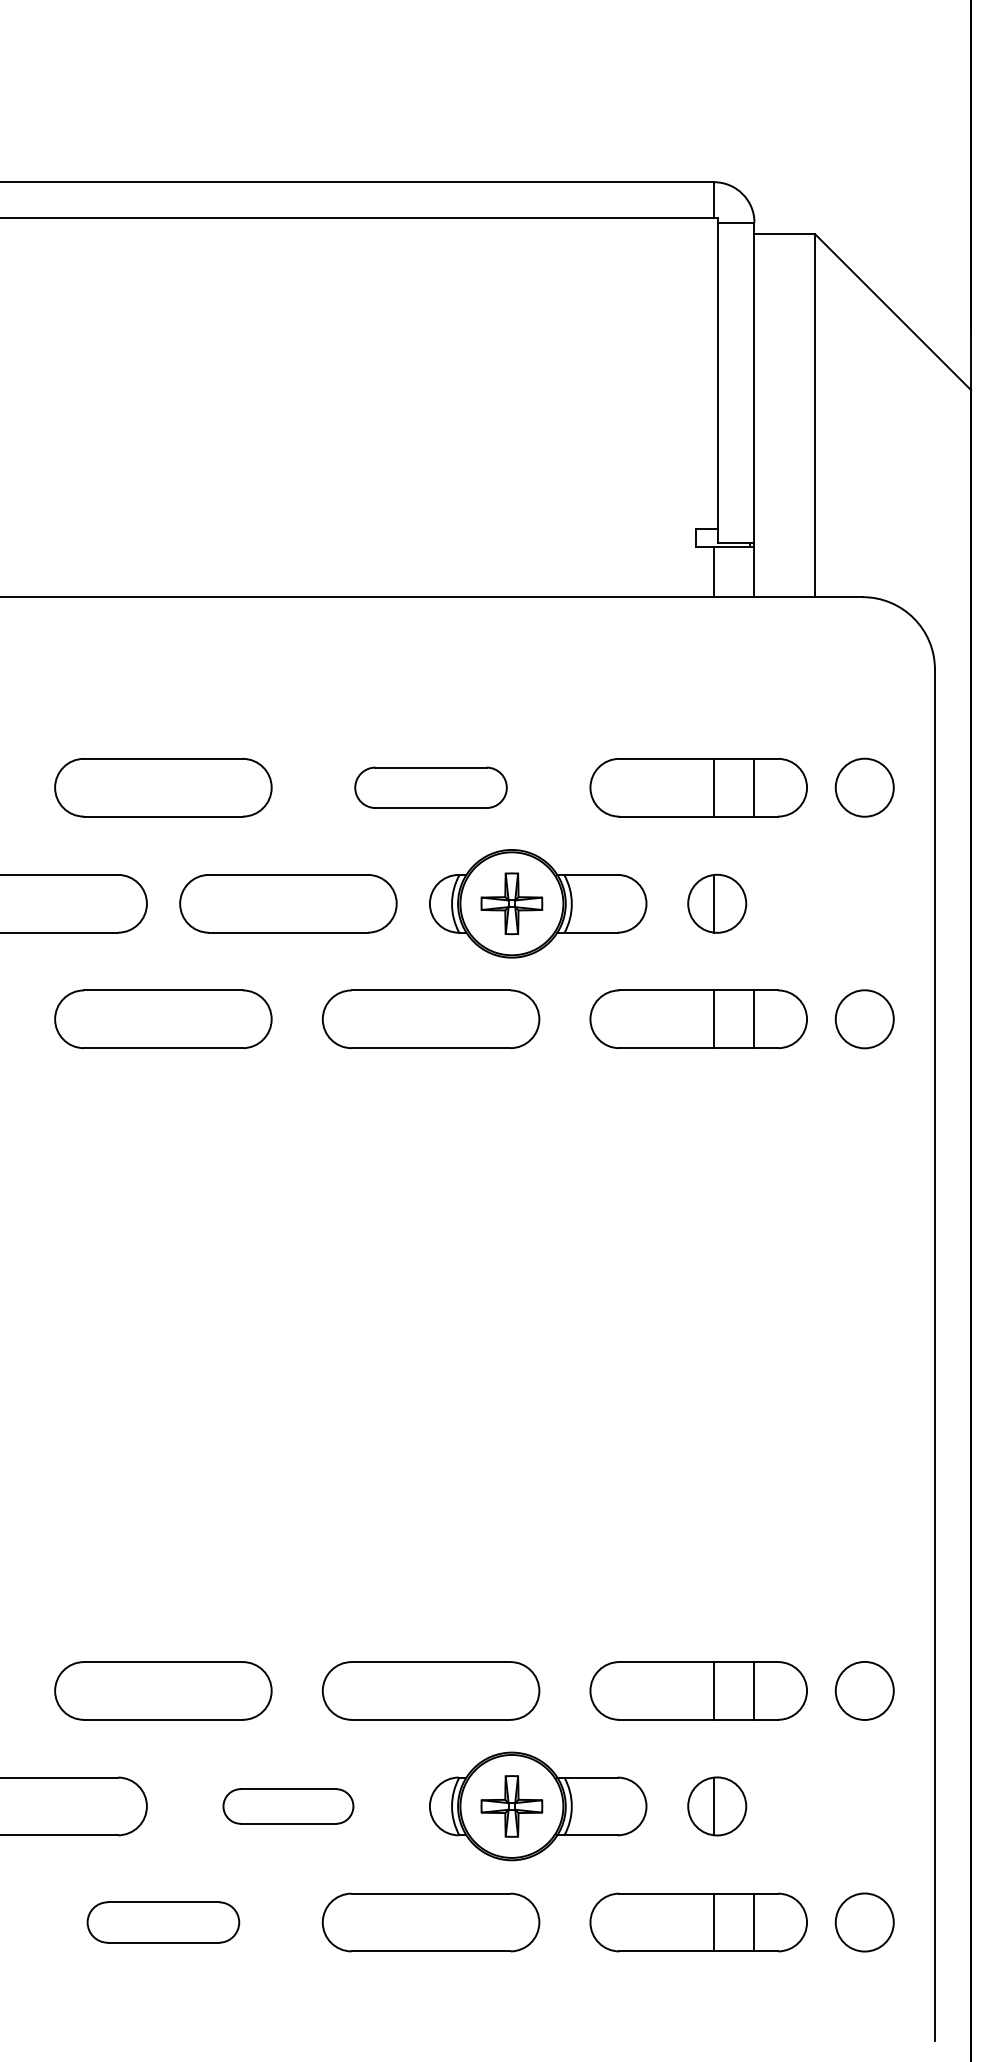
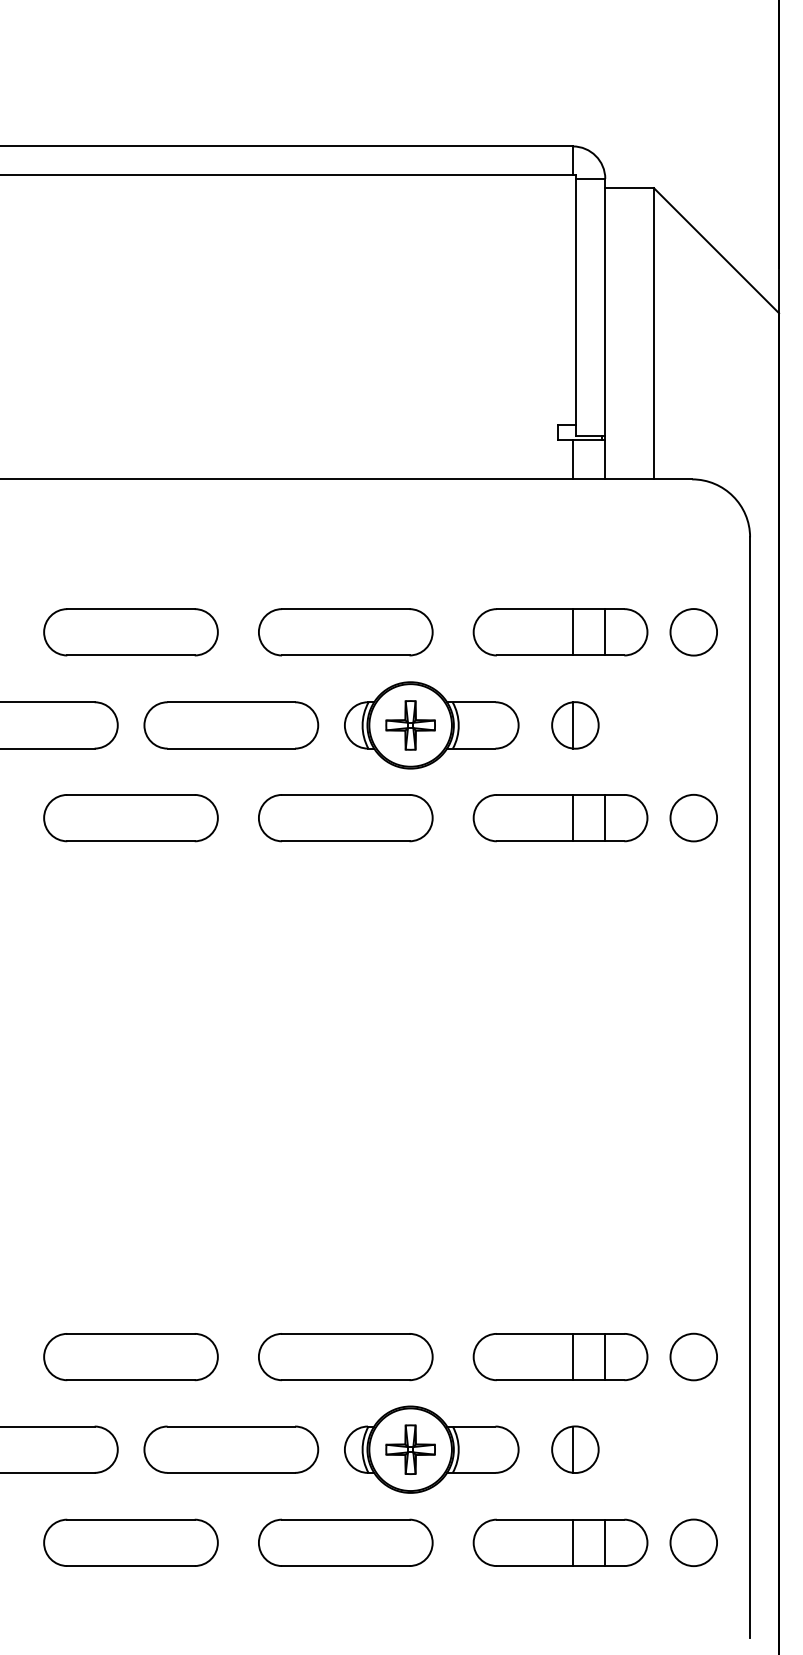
part: (430, 787) -> (345, 632), size x1.43
part: (288, 1806) -> (231, 1449), size x1.67
part: (163, 1922) -> (131, 1542), size x1.43

